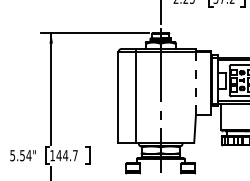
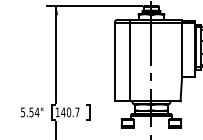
line: (195, 84) -> (181, 50), dashed -> solid
text: (65, 155) -> (68, 112), 144.7 -> 140.7

